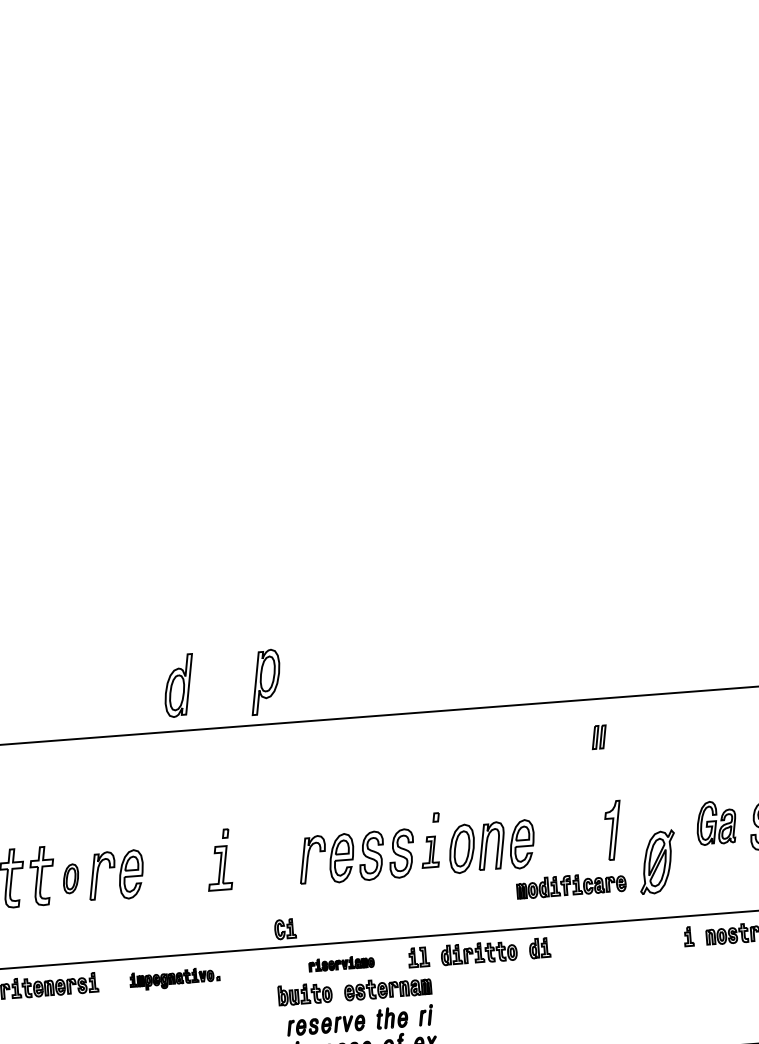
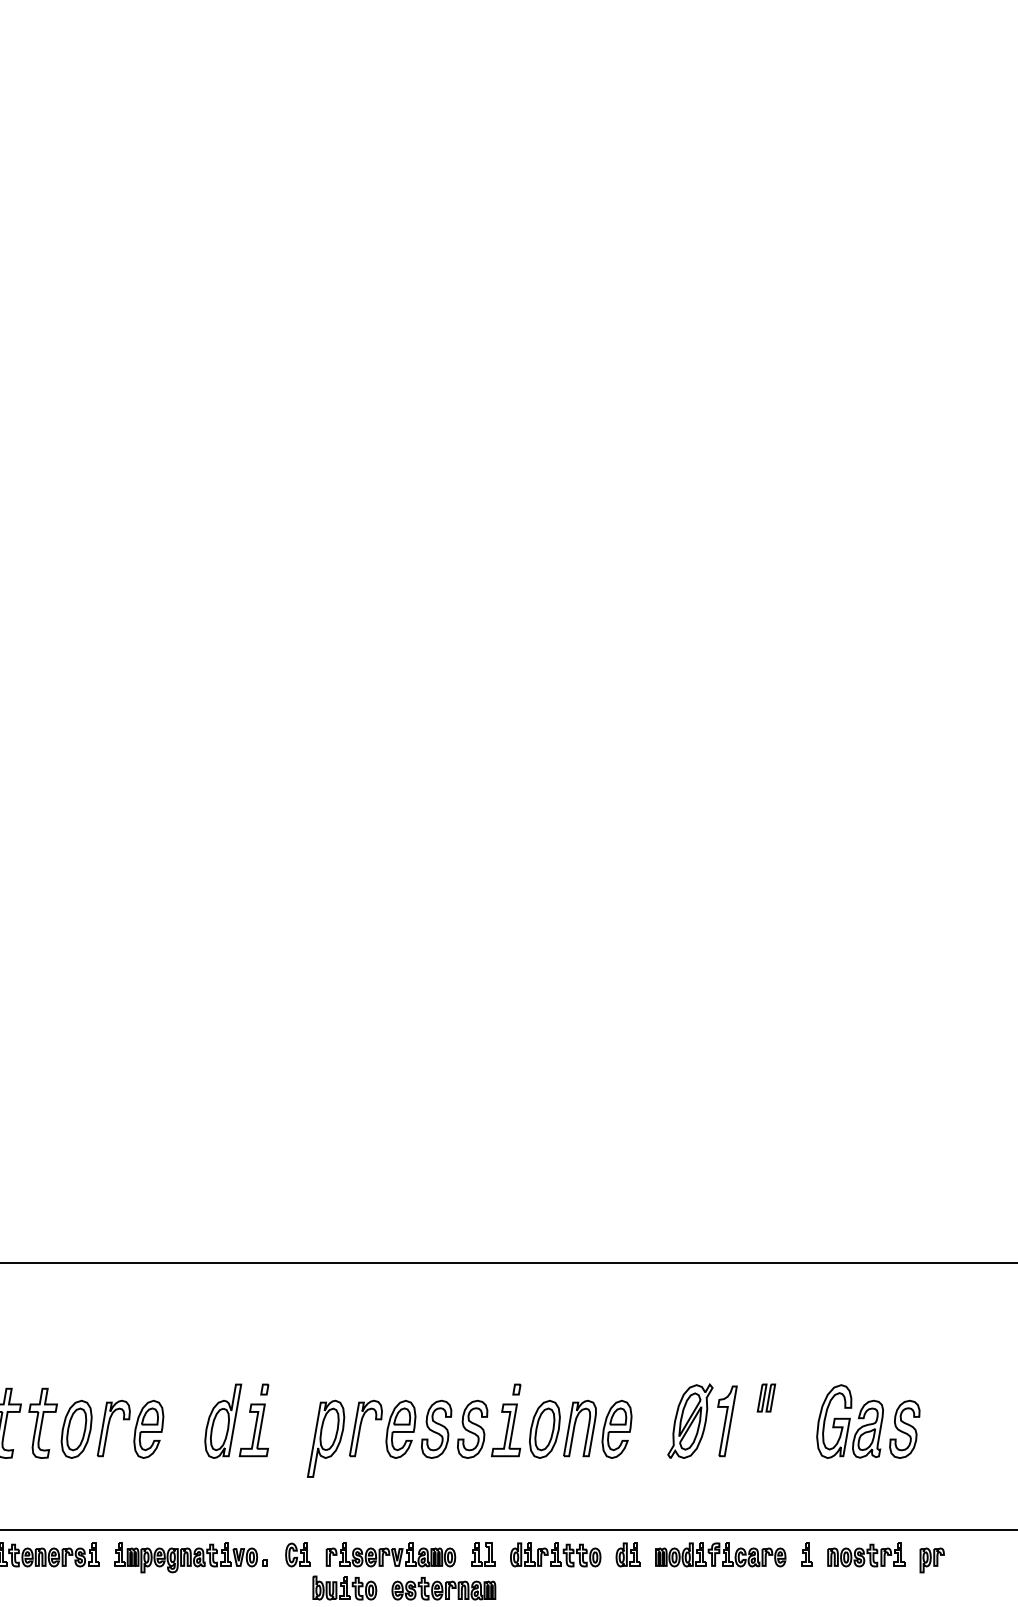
part: (264, 681) -> (325, 1438), moved
part: (179, 685) -> (223, 1420), moved
part: (599, 736) -> (766, 1397), moved
part: (715, 822) -> (849, 1421), size x1.43
part: (430, 852) -> (506, 1430), size x1.43
part: (657, 861) -> (690, 1420), moved
part: (70, 878) -> (76, 1428), size x1.67
part: (571, 885) -> (720, 1554), moved
part: (284, 928) -> (297, 1554), moved
part: (341, 963) -> (390, 1554), size x1.67
part: (174, 978) -> (190, 1557), size x1.43

